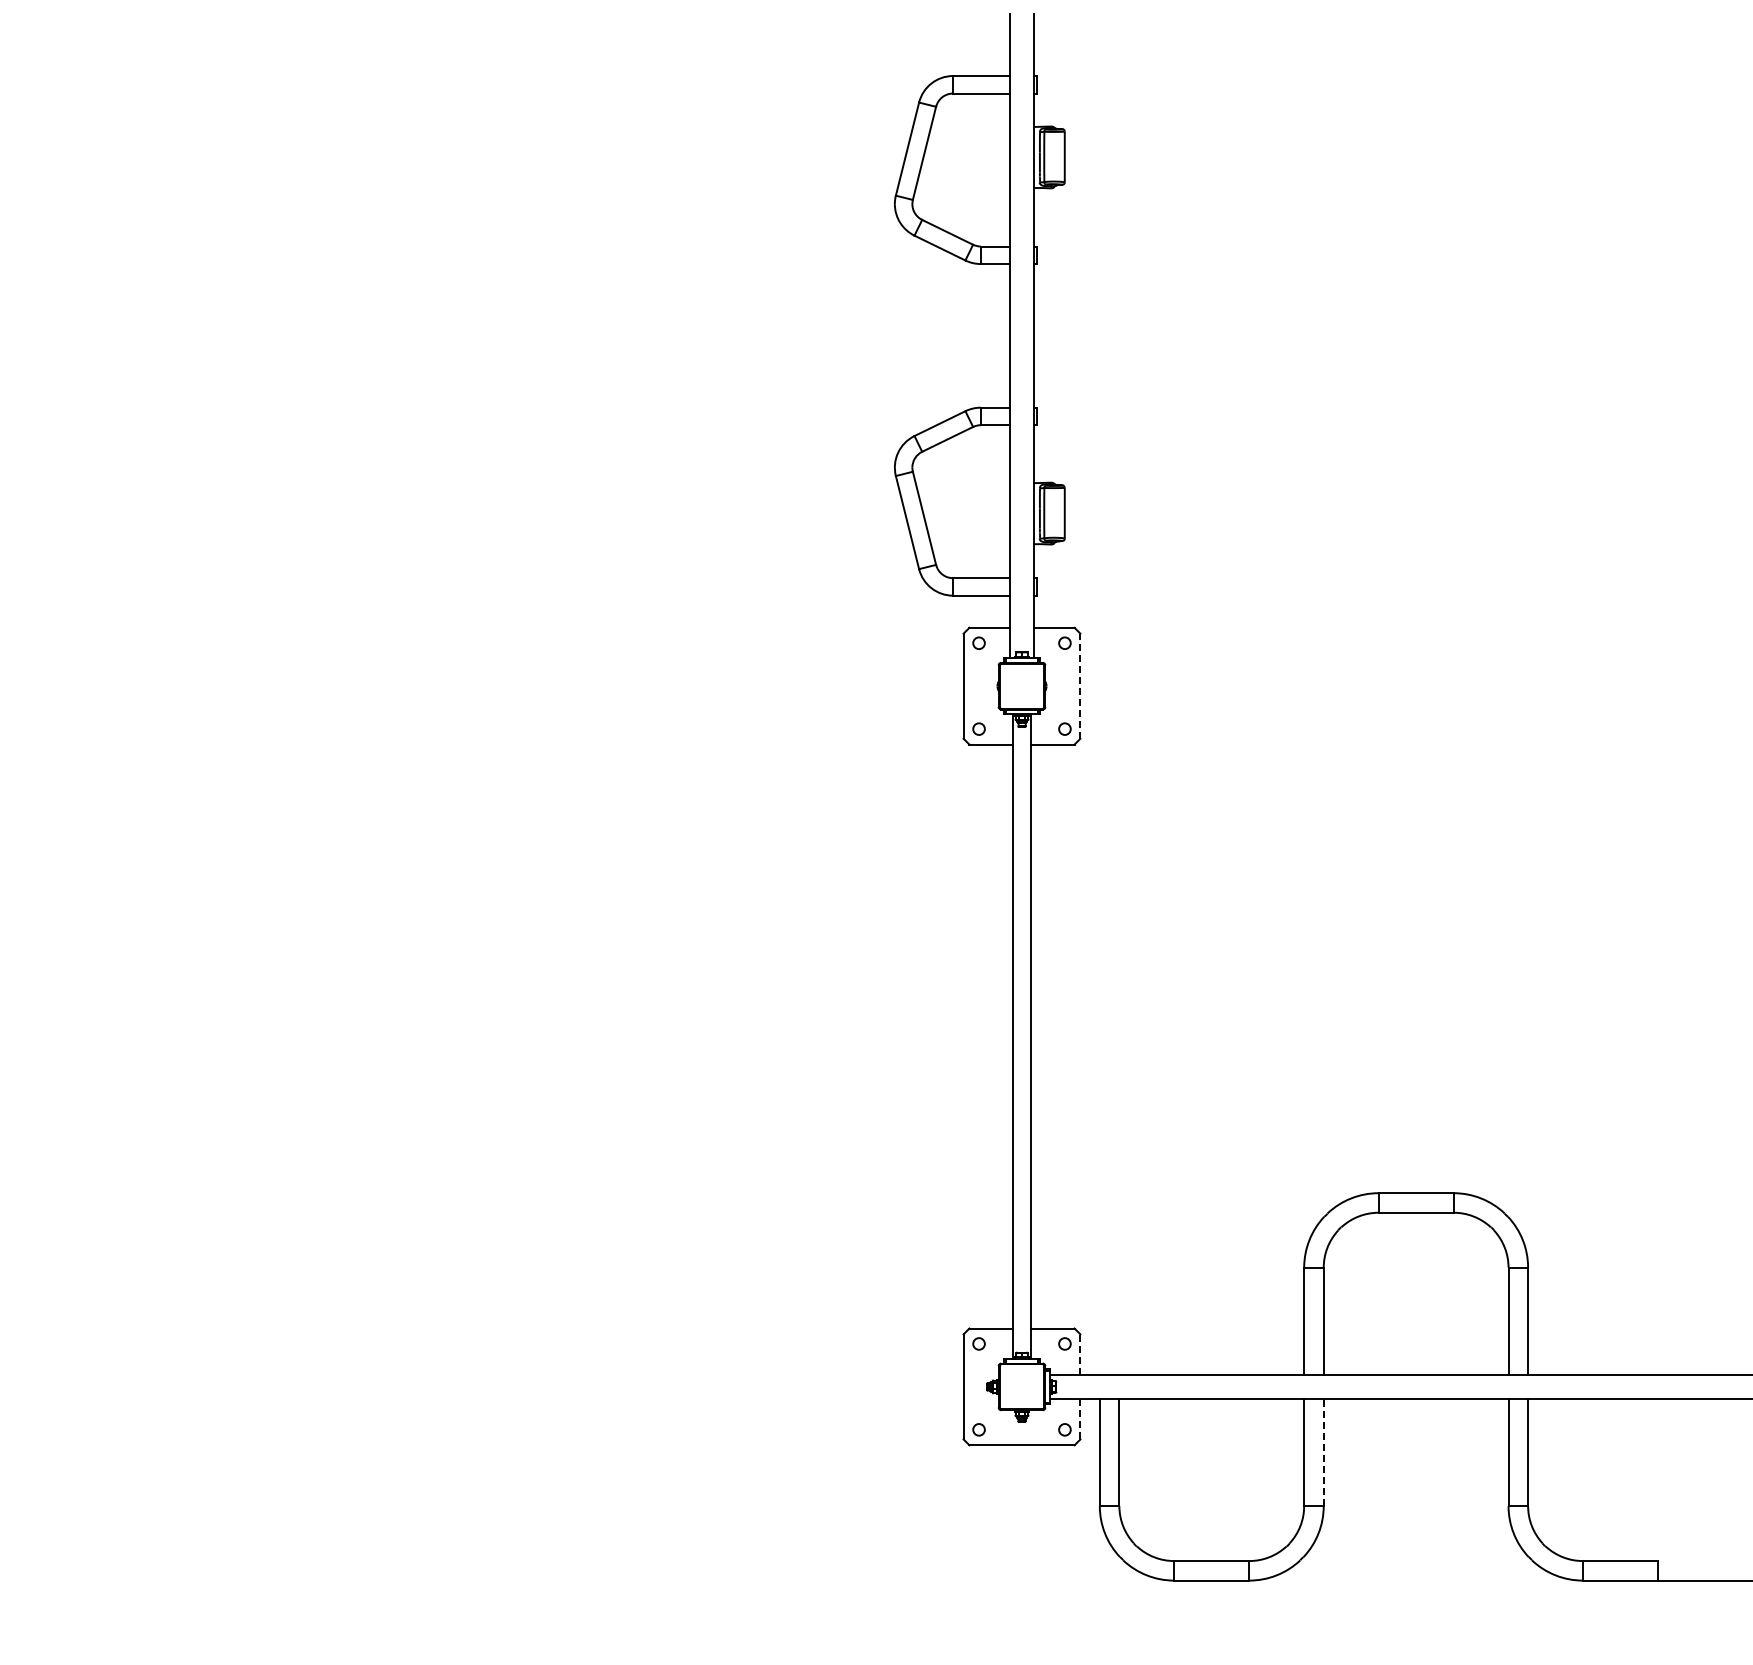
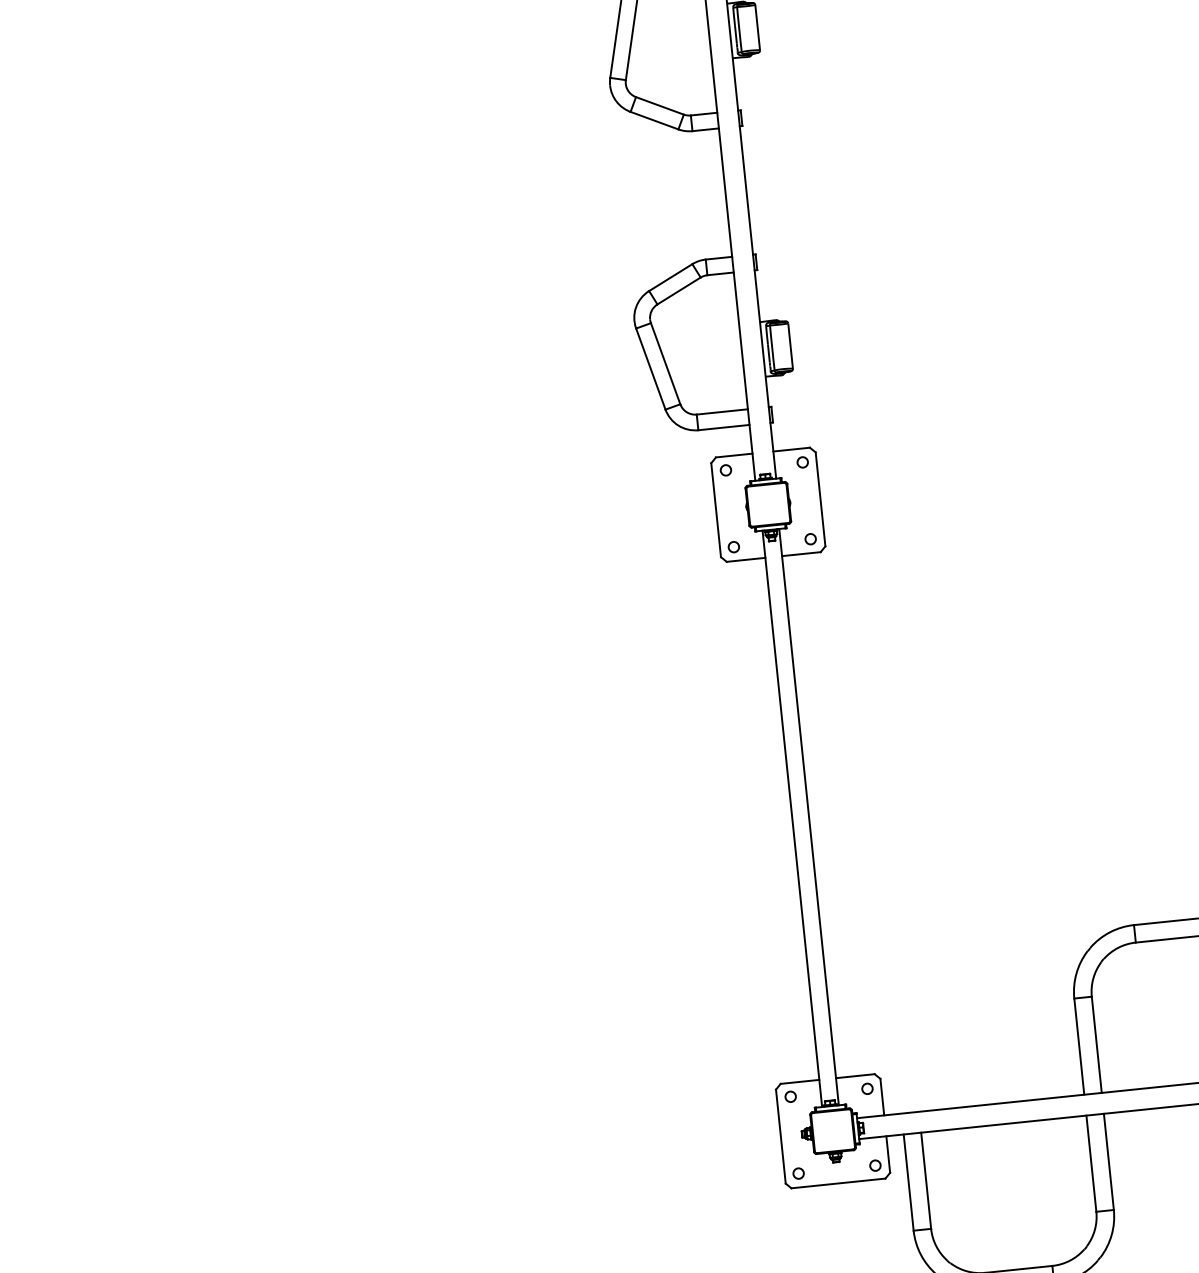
line: (1080, 686) -> (820, 499), dashed -> solid
line: (1080, 1354) -> (882, 1096), dashed -> solid
line: (1080, 1418) -> (888, 1154), dashed -> solid
line: (1323, 1452) -> (1108, 1162), dashed -> solid

